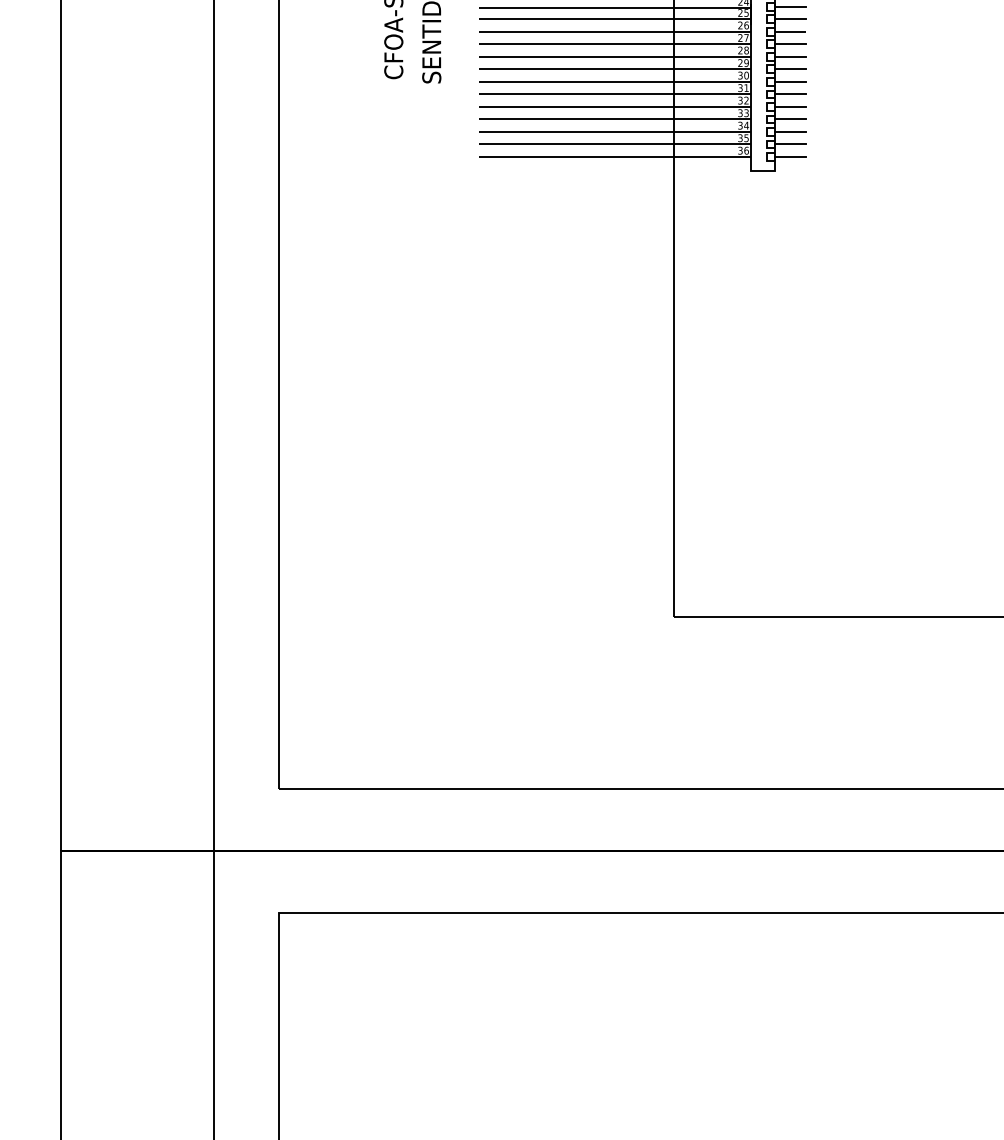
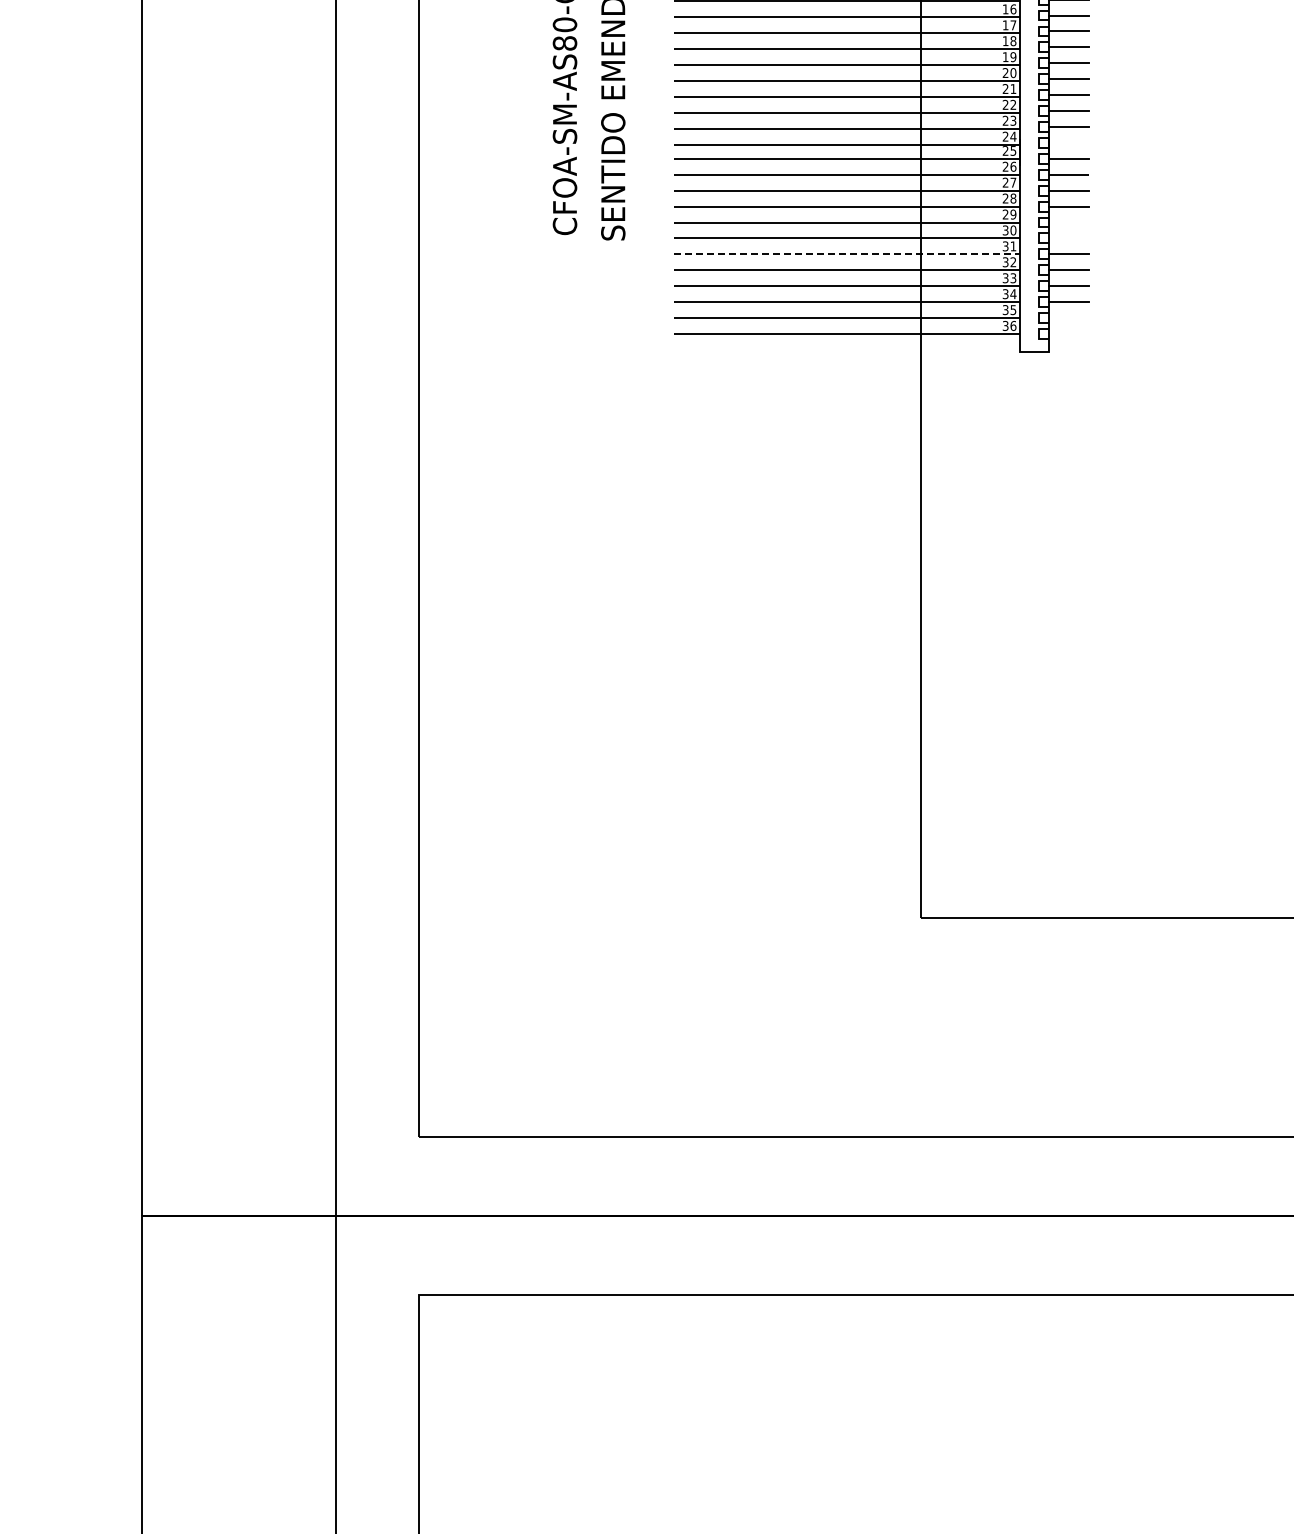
line: (790, 6) -> (1069, 142), removed
line: (790, 69) -> (1069, 222), removed
line: (790, 81) -> (1069, 238), removed
line: (616, 94) -> (847, 254), solid -> dashed
line: (790, 144) -> (1069, 318), removed
line: (790, 156) -> (1069, 333), removed

